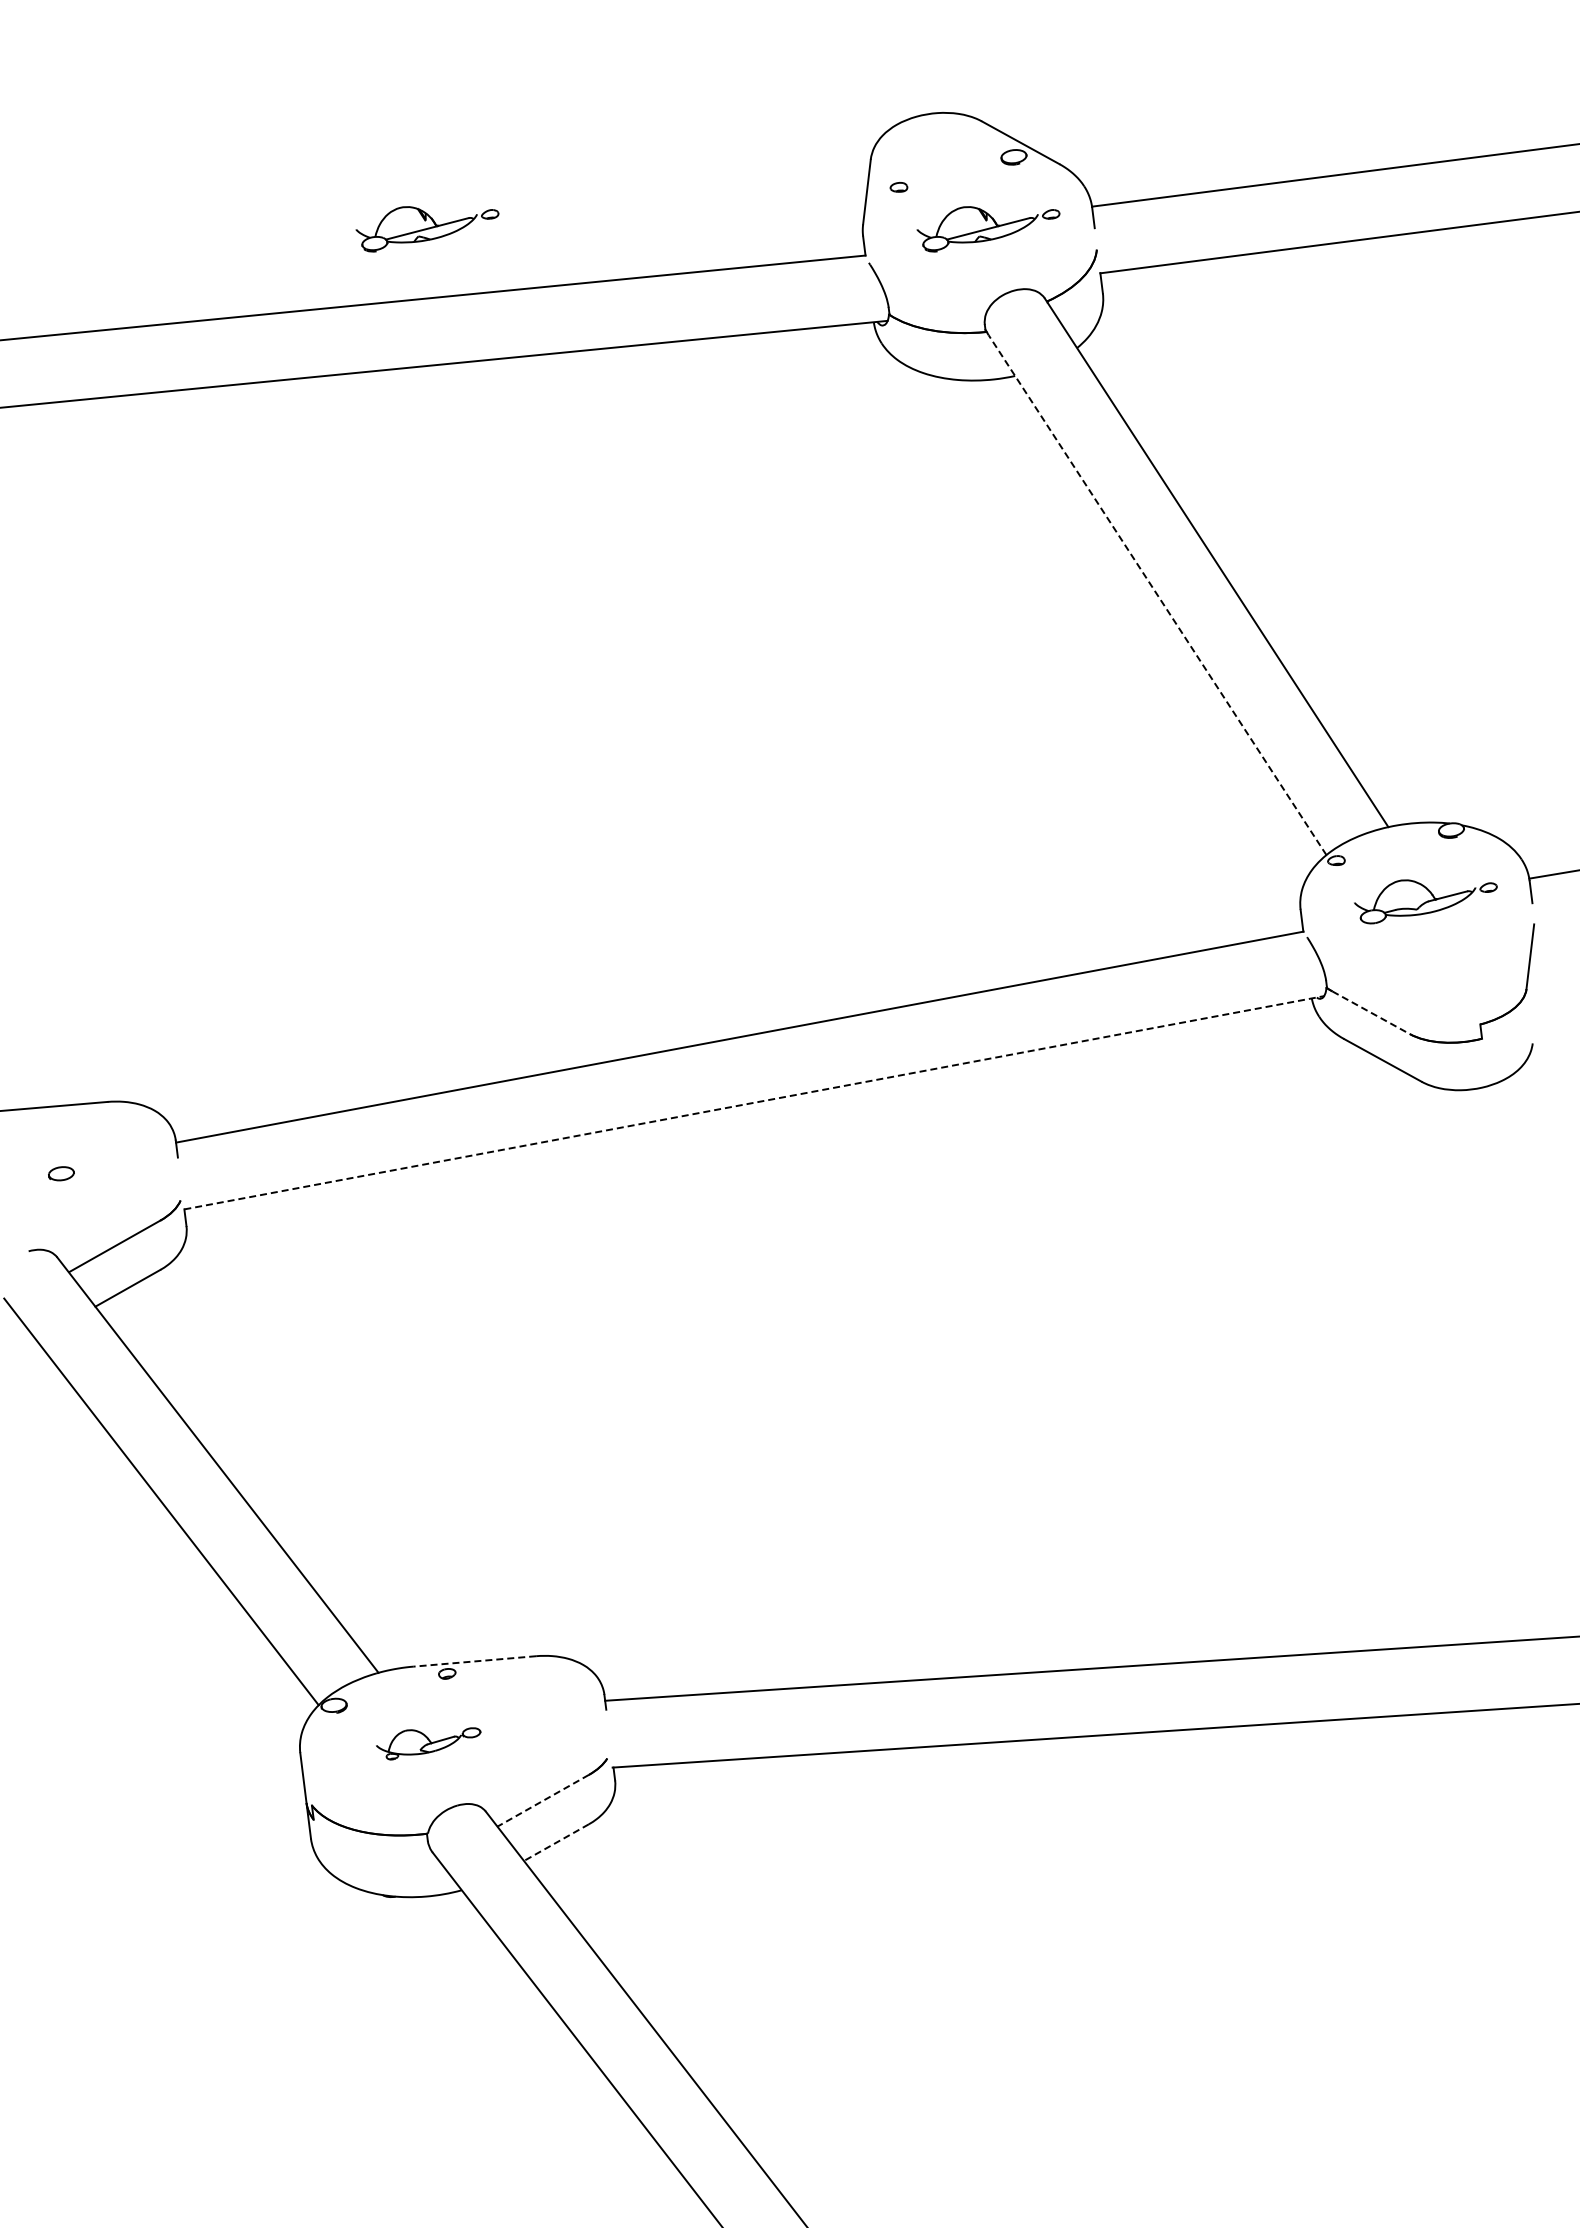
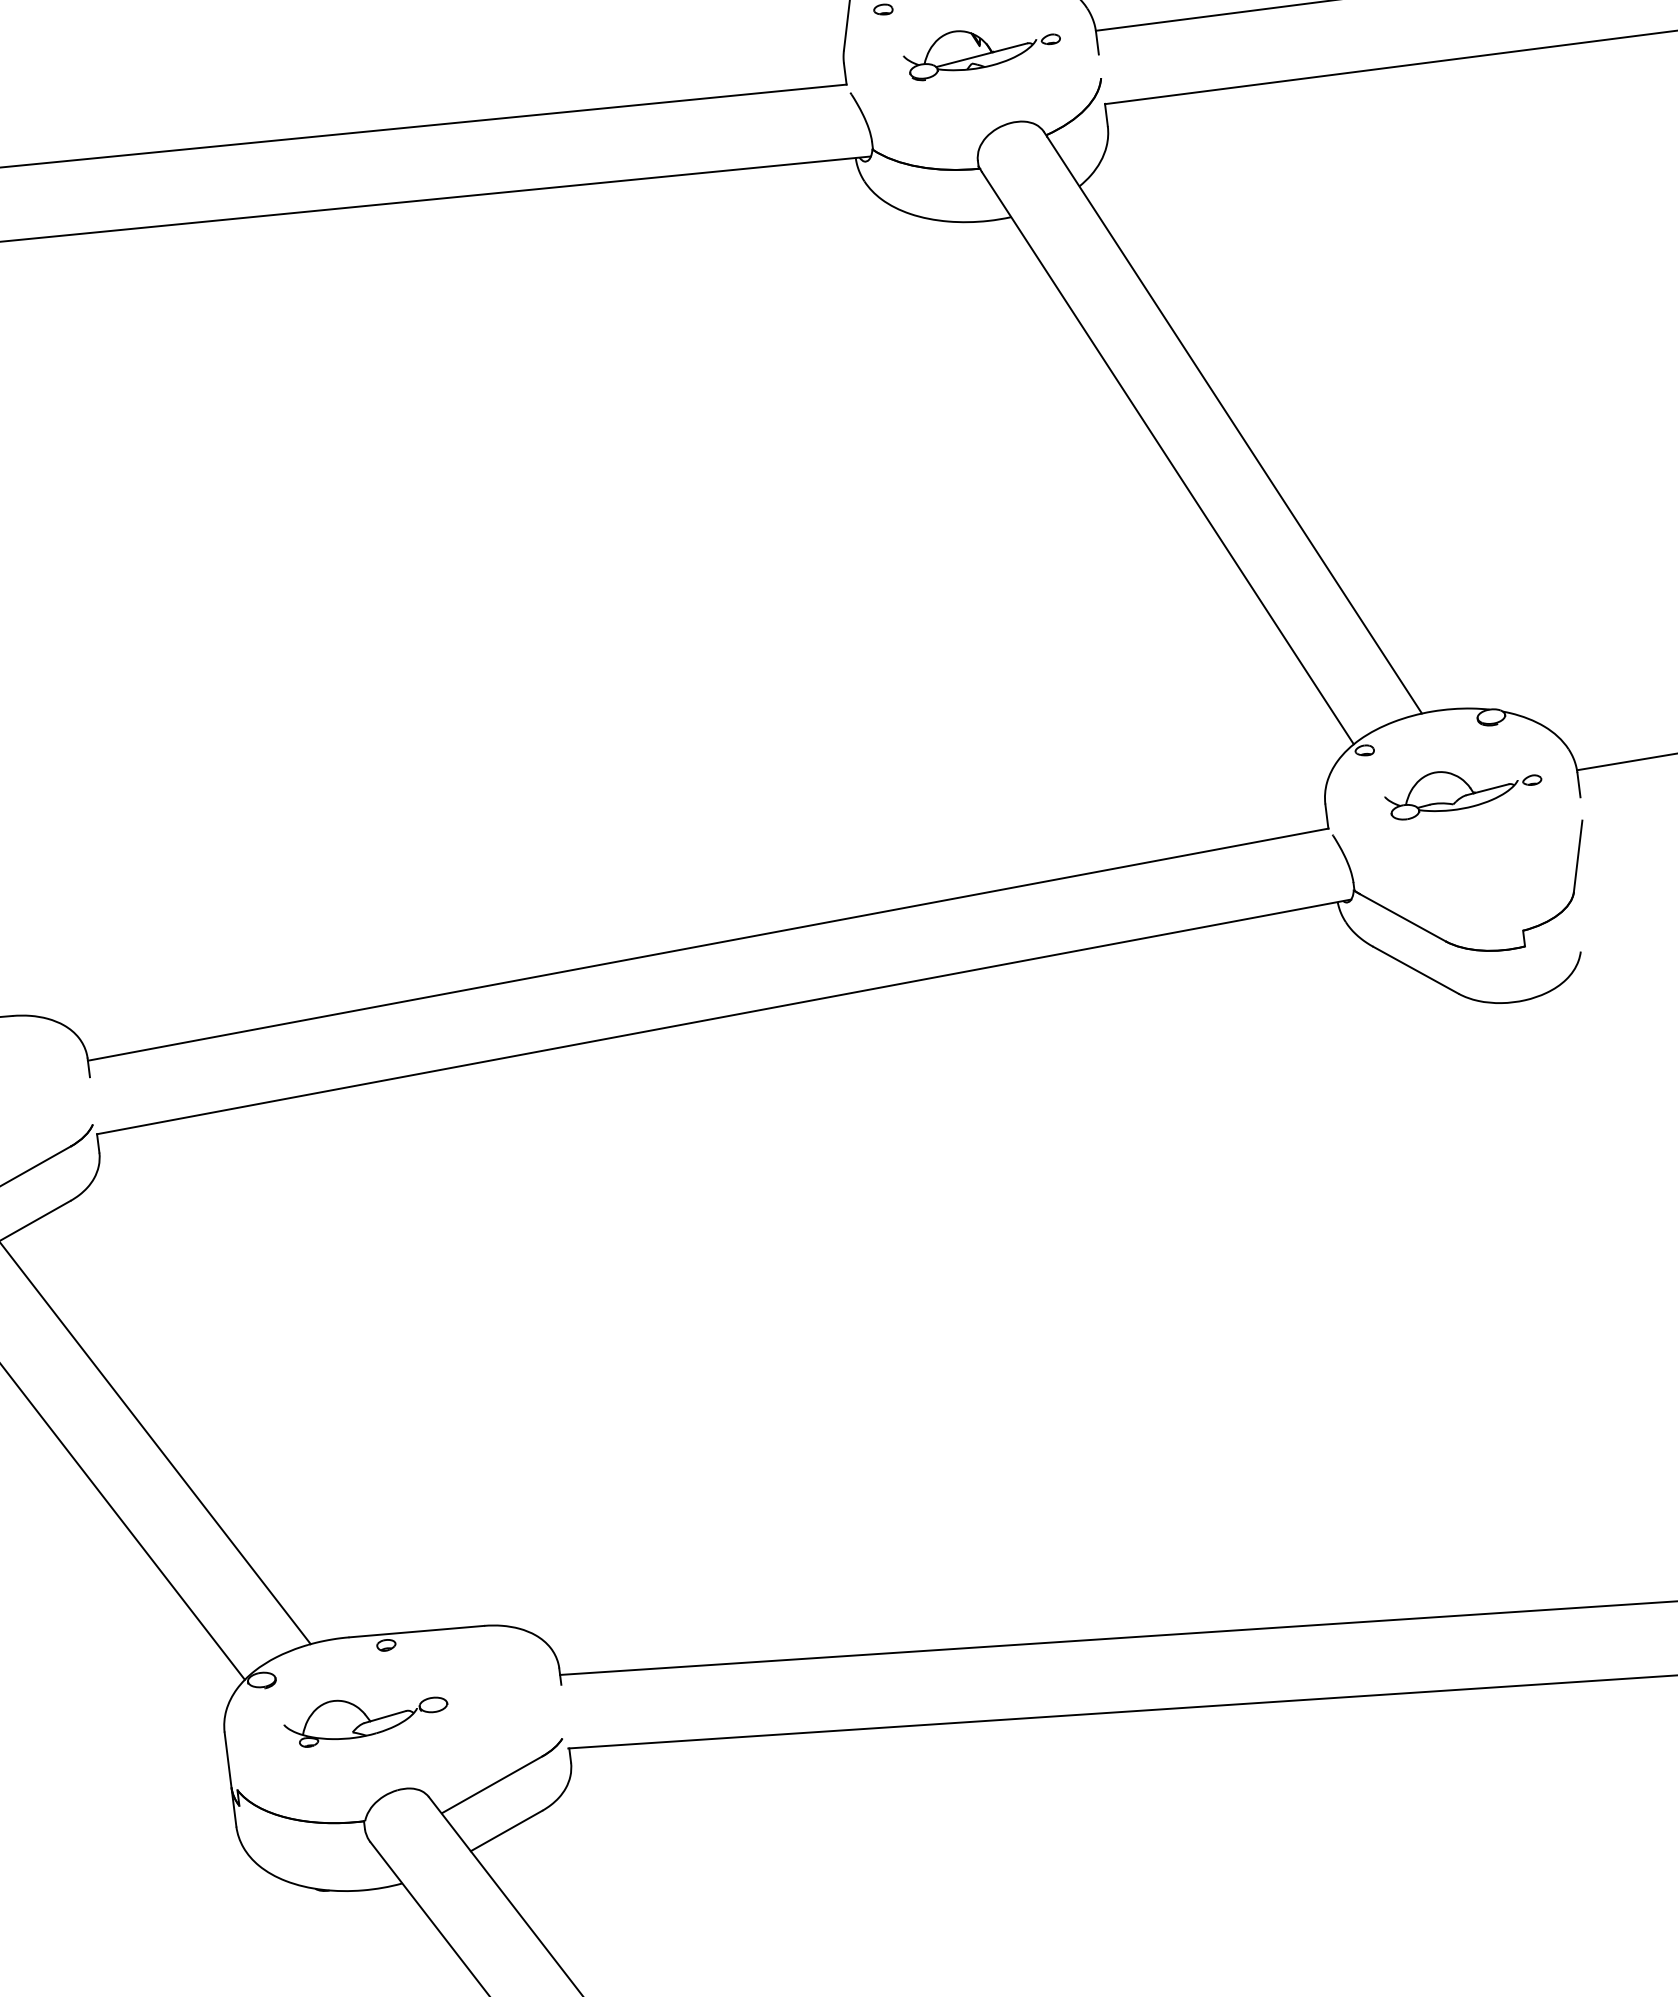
part: (427, 229) -> (364, 55), removed
line: (1157, 595) -> (1167, 458), dashed -> solid
line: (1371, 1013) -> (1403, 918), dashed -> solid
line: (754, 1102) -> (724, 1016), dashed -> solid
line: (474, 1661) -> (416, 1631), dashed -> solid
part: (428, 1743) -> (365, 1721), size x1.43
line: (543, 1800) -> (492, 1784), dashed -> solid
line: (556, 1842) -> (506, 1830), dashed -> solid

